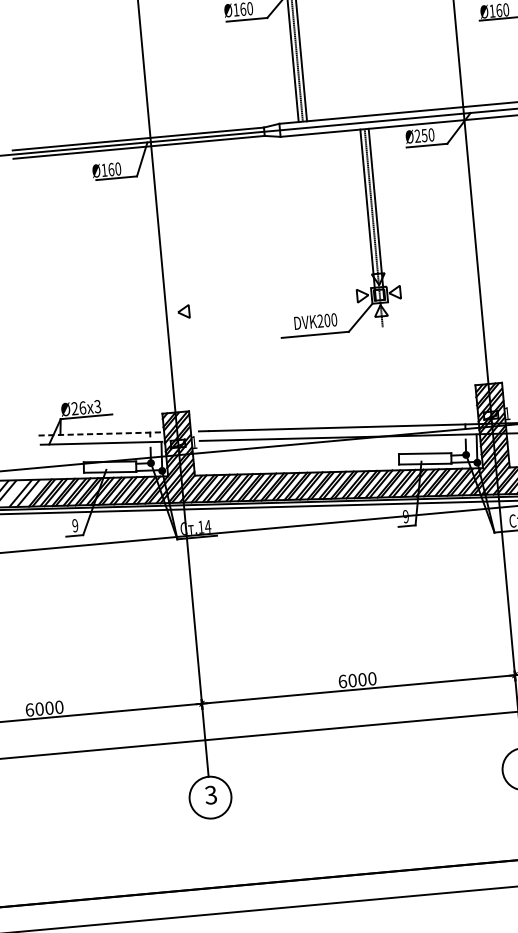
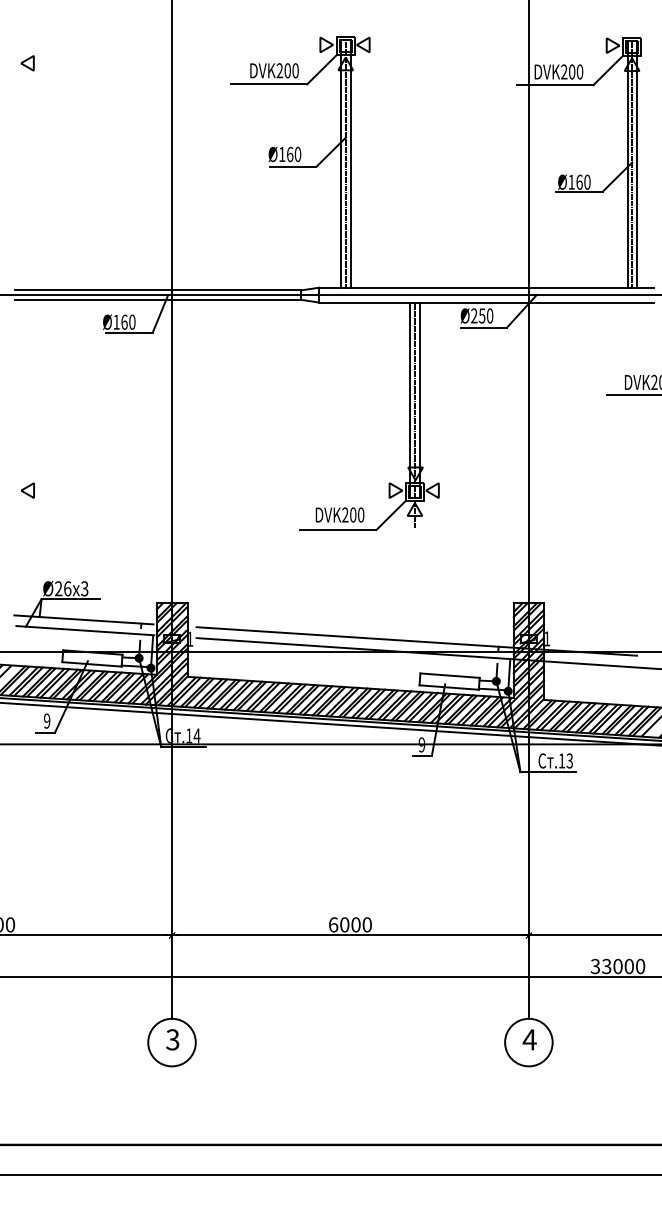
part: (183, 311) -> (27, 490), moved
line: (99, 433) -> (83, 619), dashed -> solid

